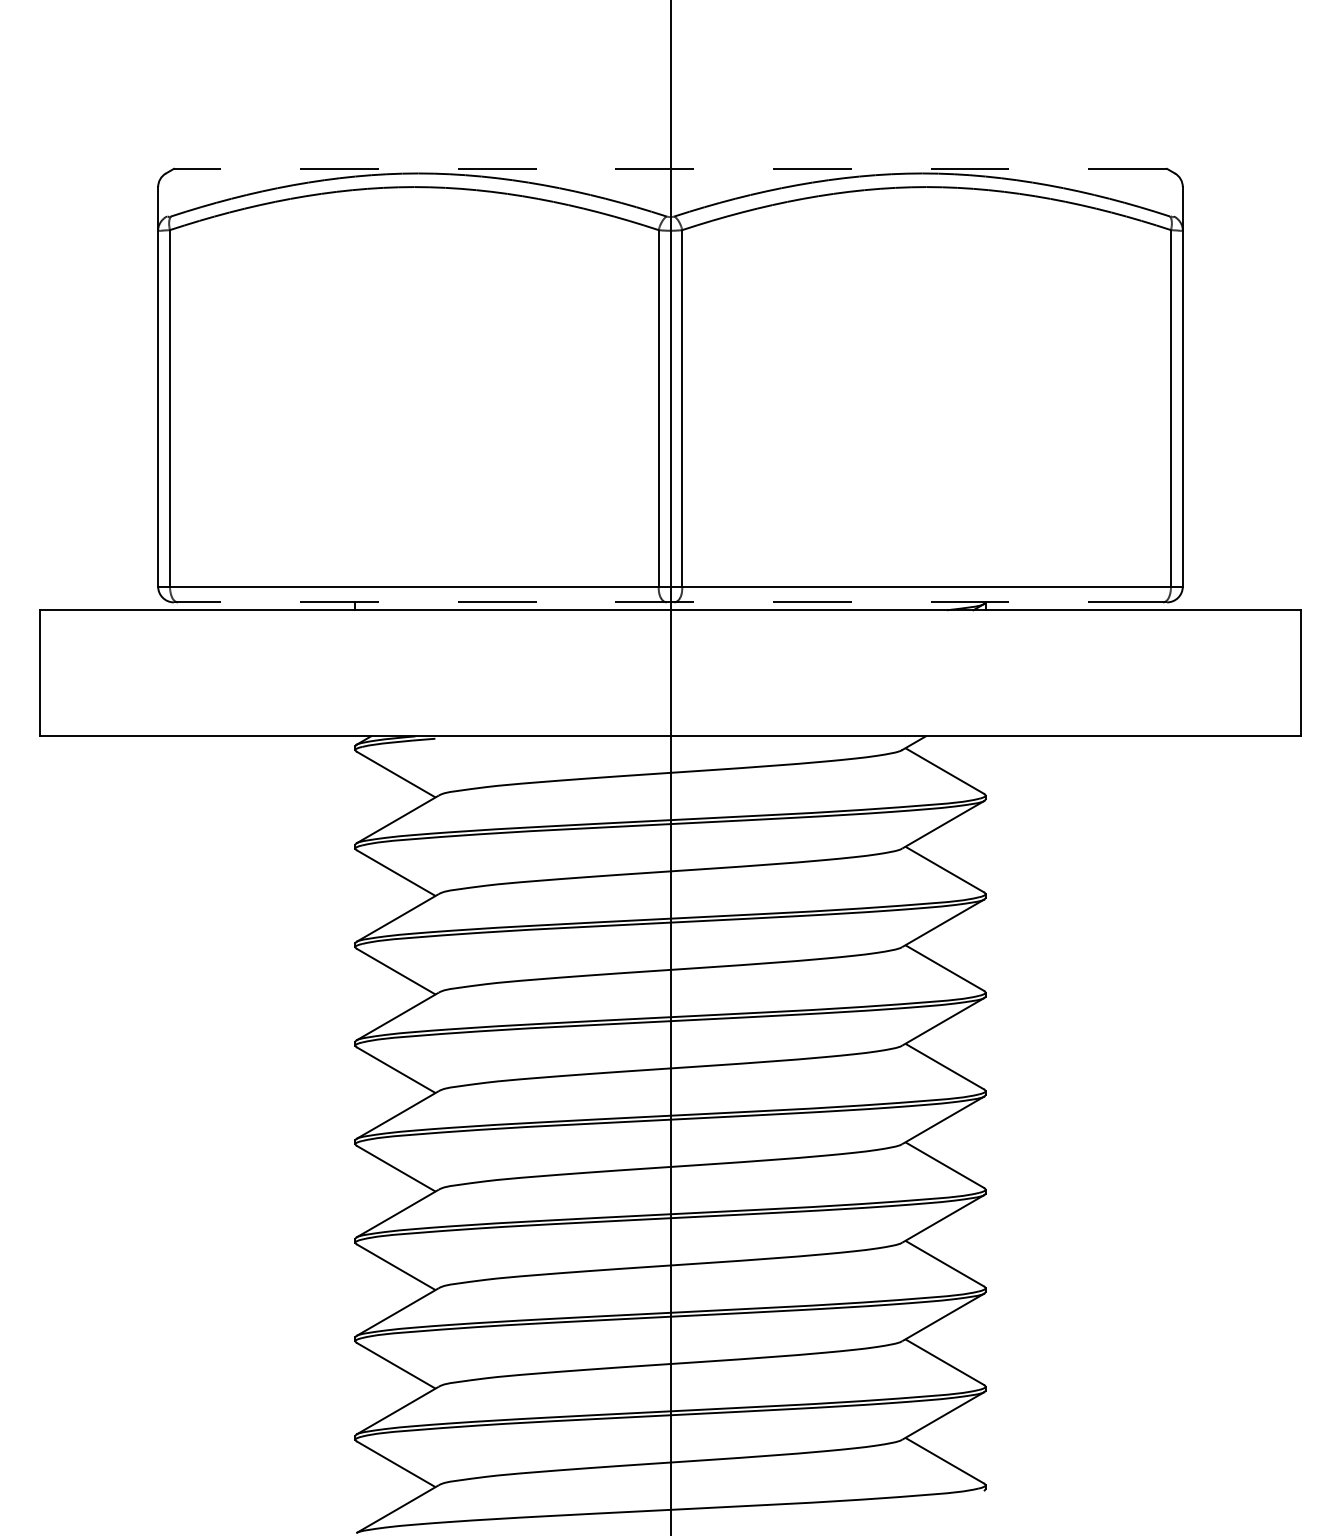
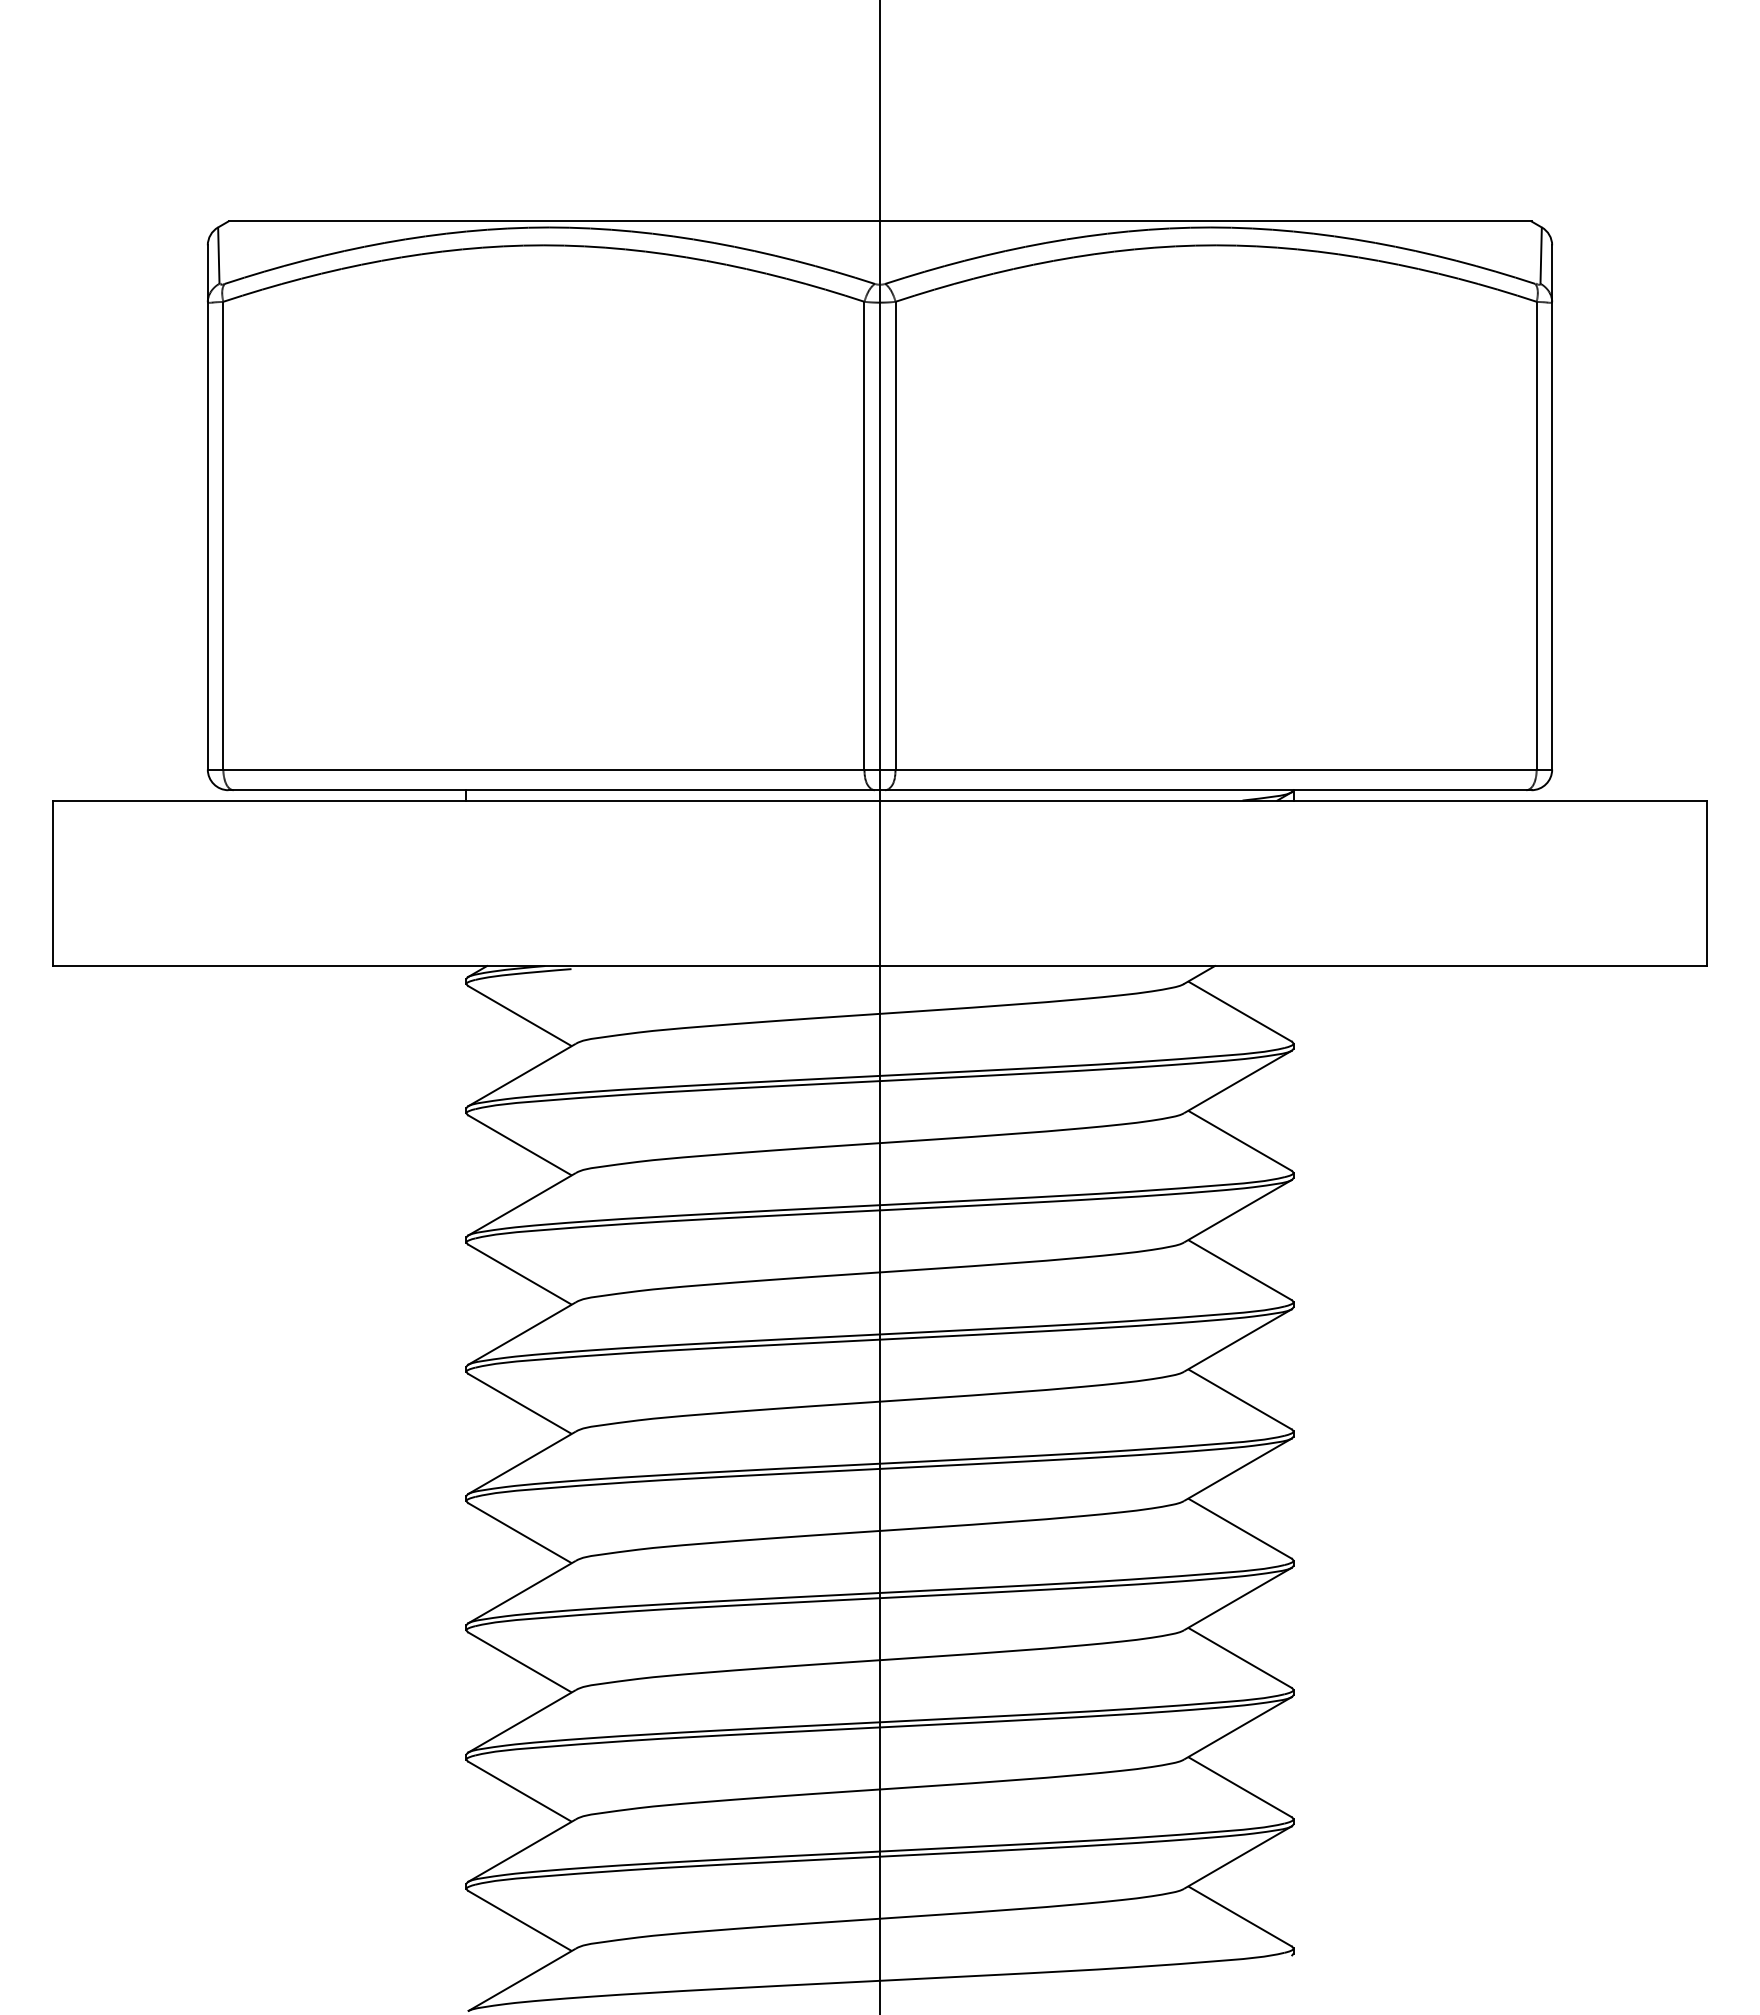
line: (670, 168) -> (879, 221), dashed -> solid
line: (166, 194) -> (218, 255), added
line: (1173, 194) -> (1540, 255), added
line: (670, 602) -> (879, 790), dashed -> solid

